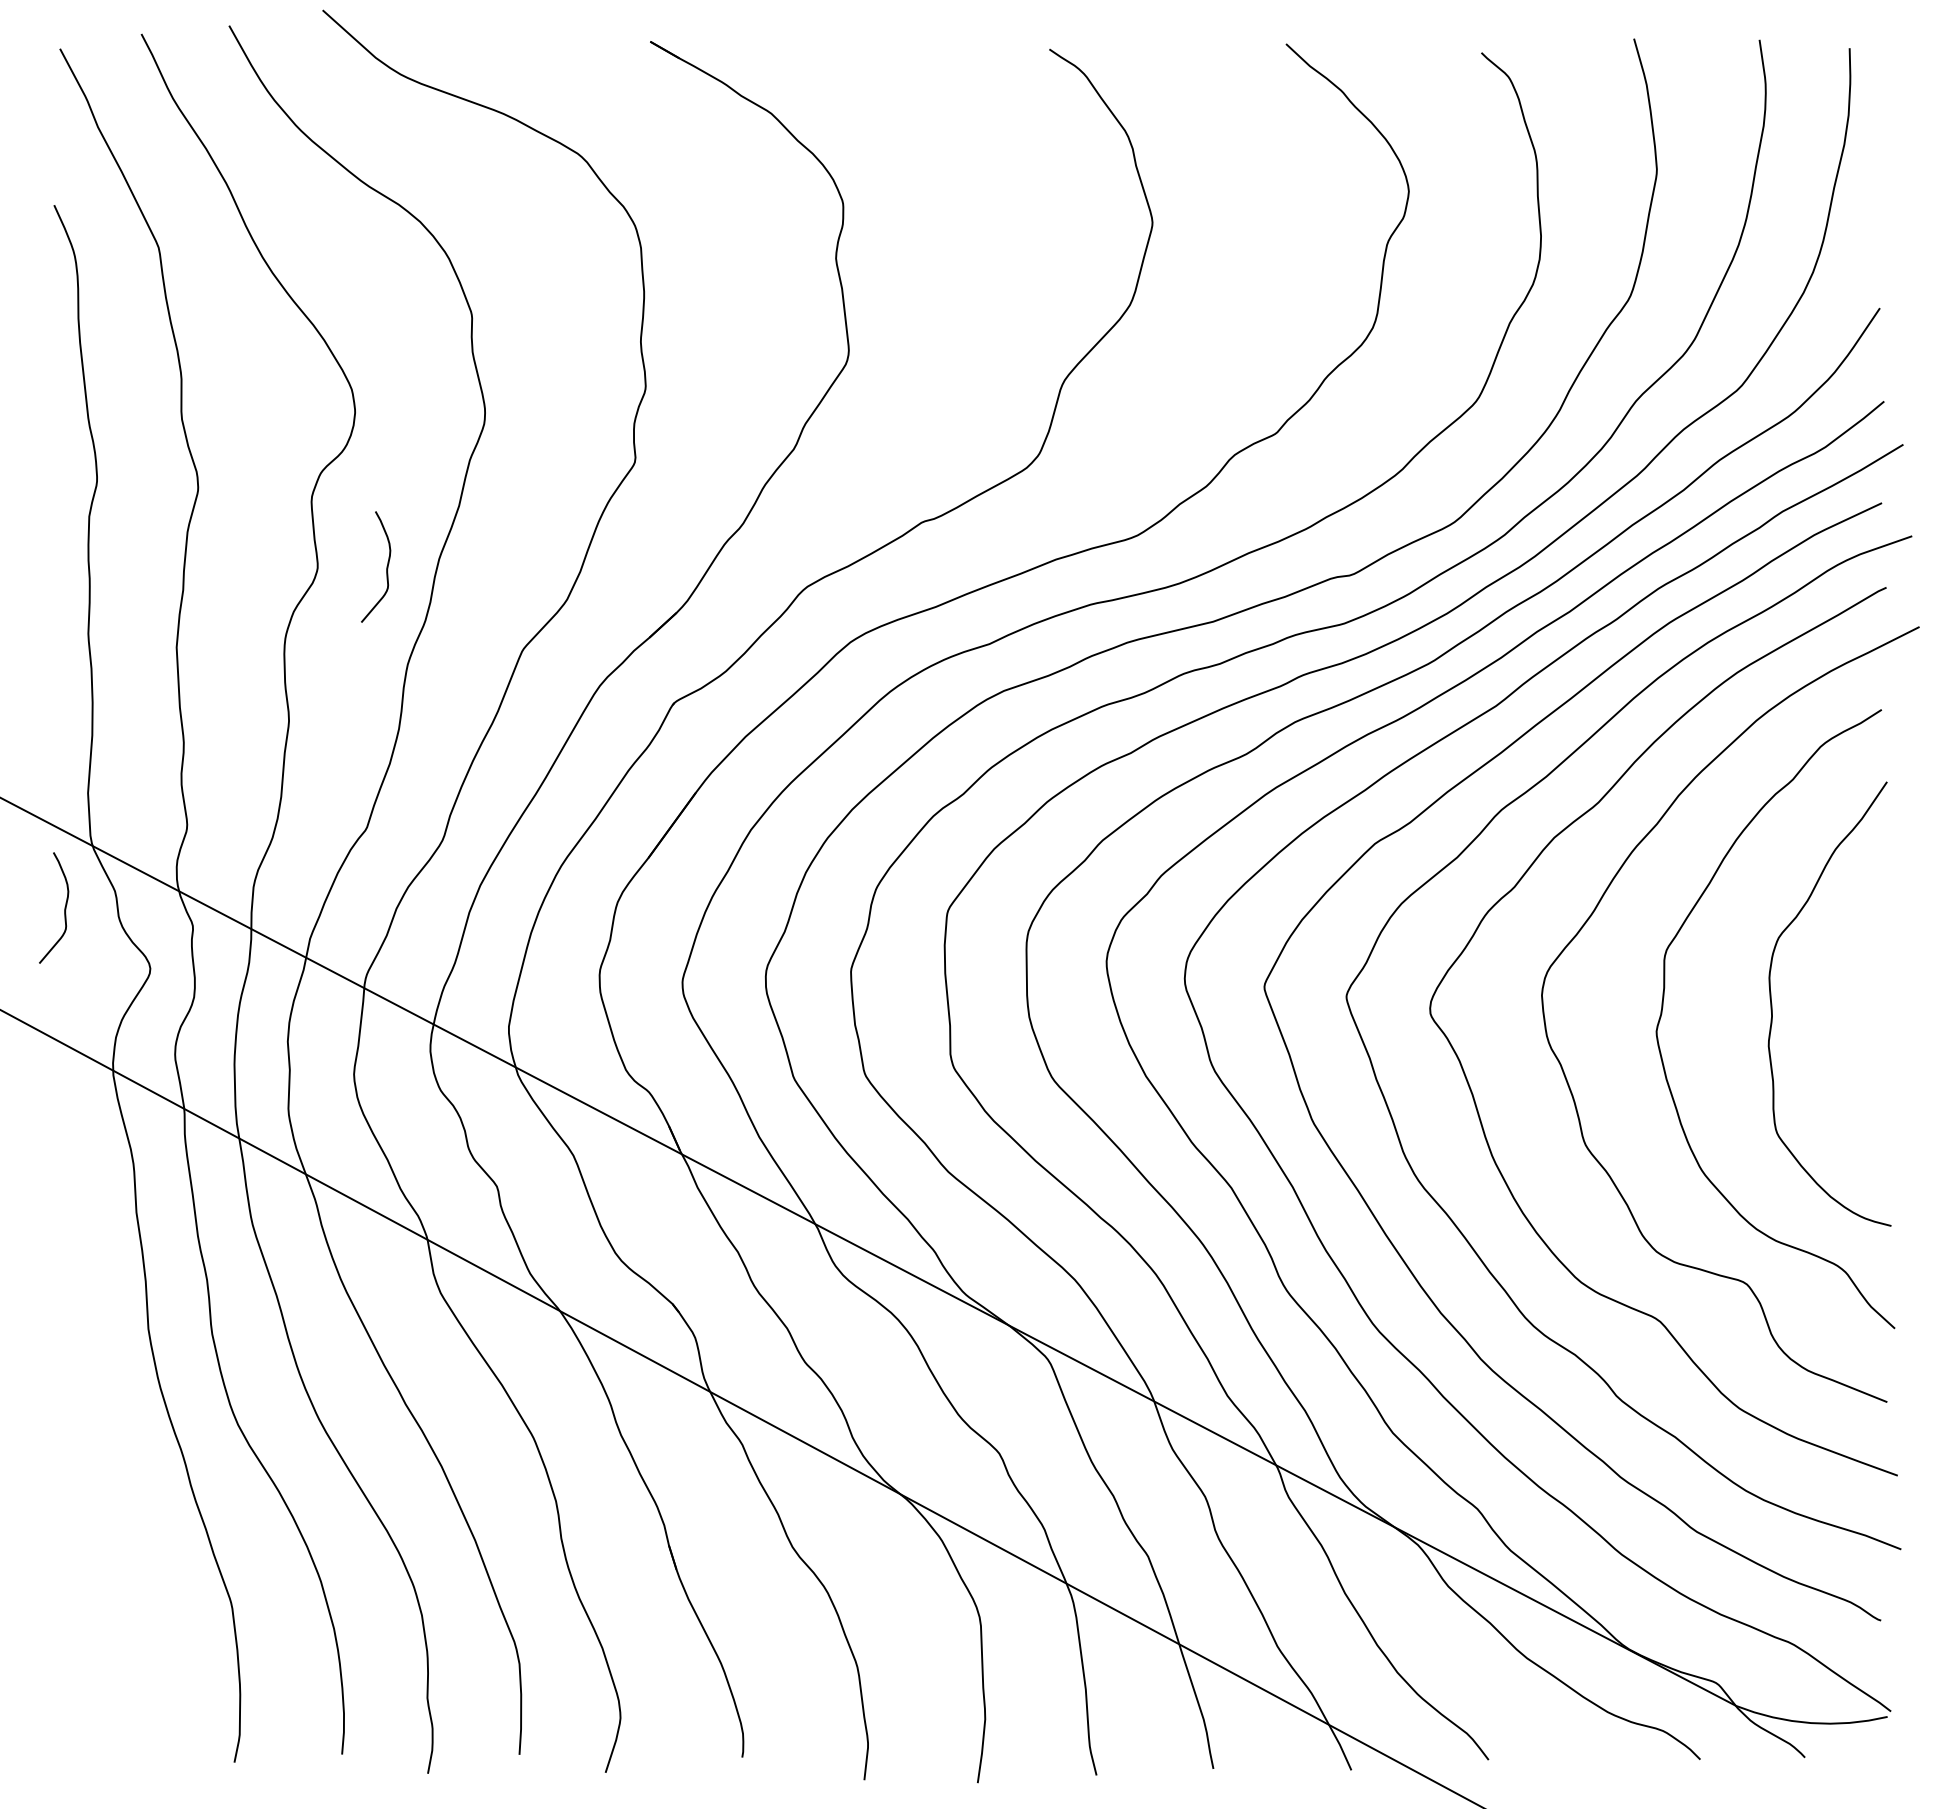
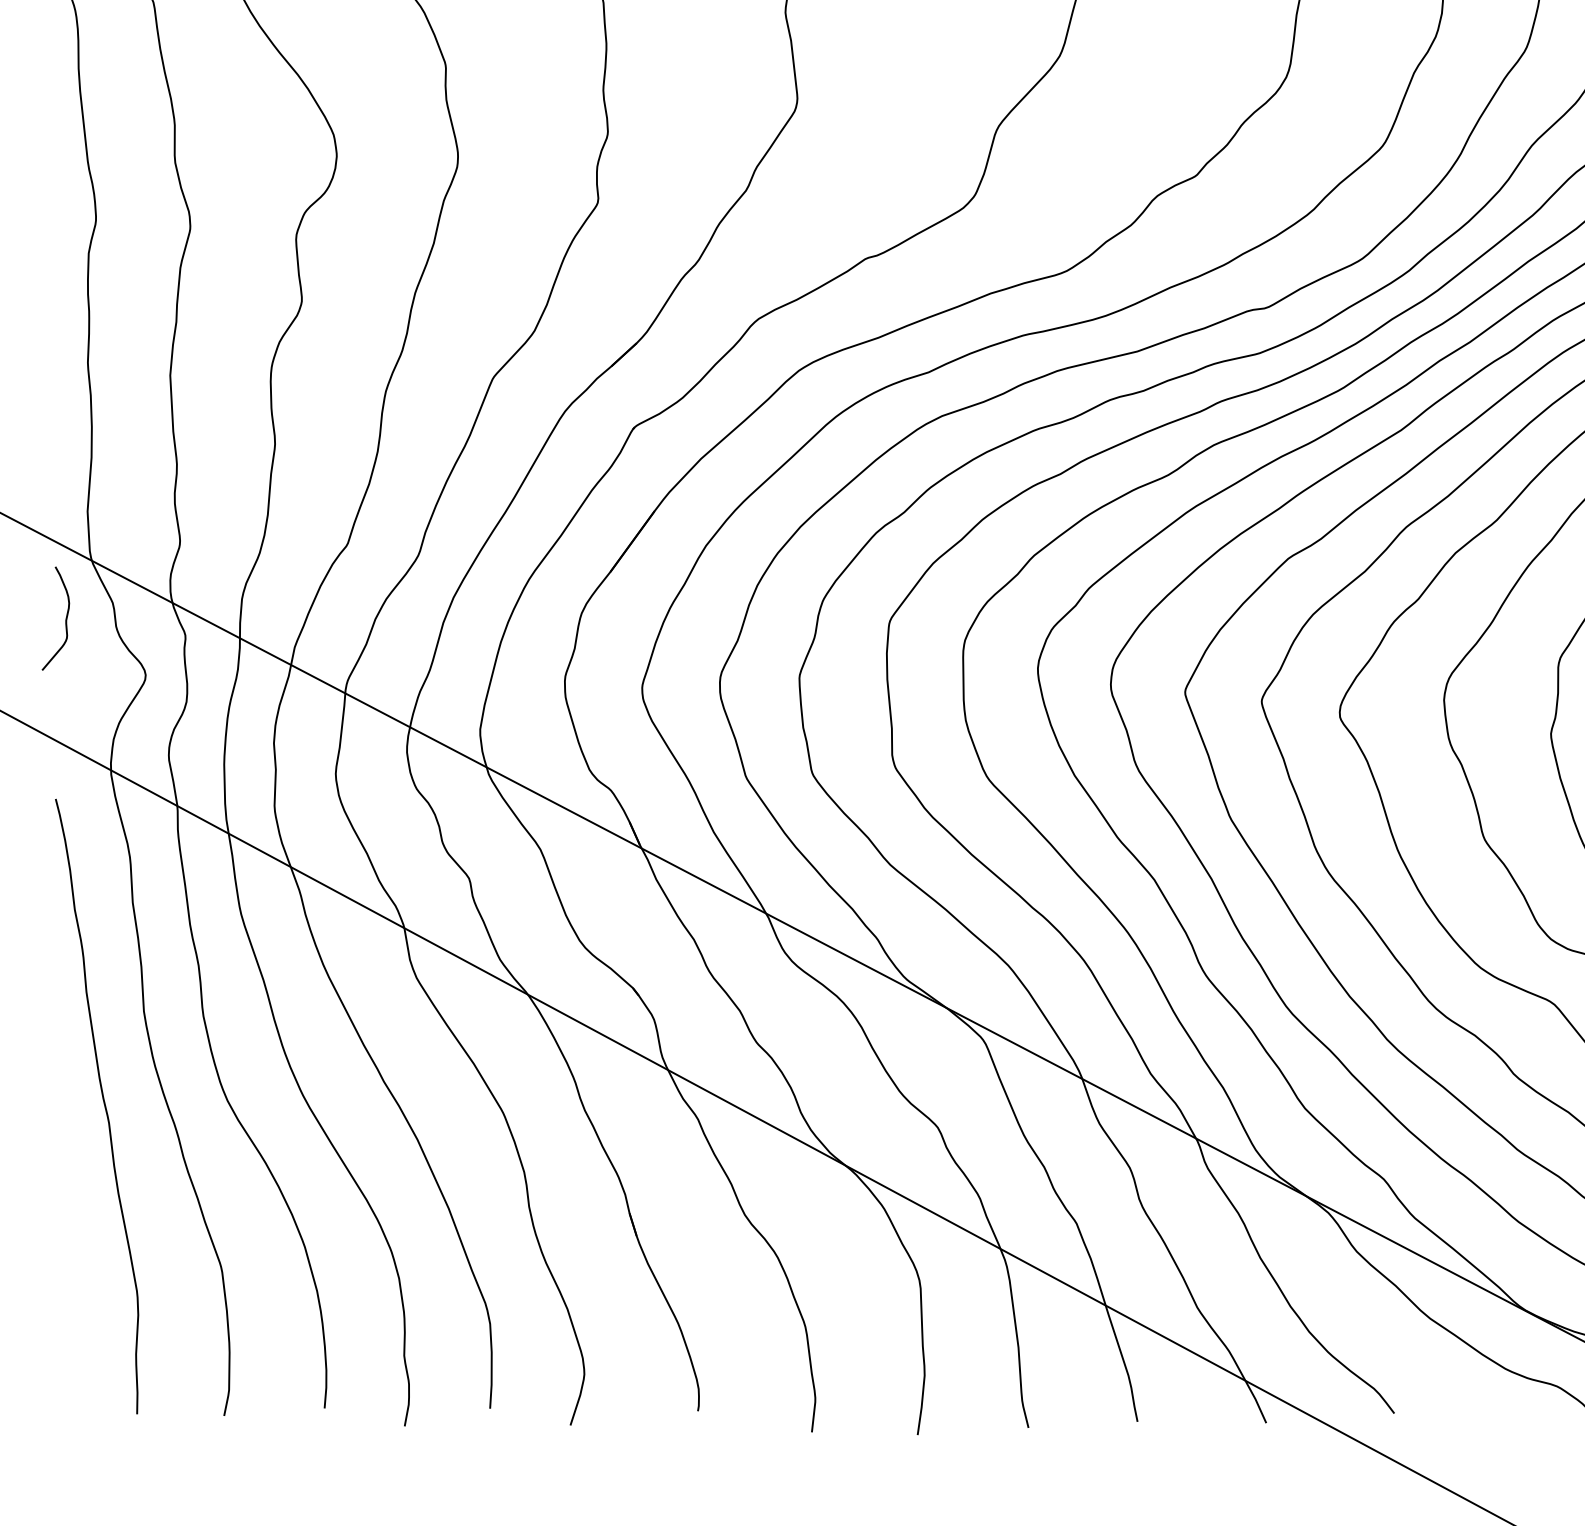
curve: (386, 566) -> (366, 299), removed
curve: (105, 1429) -> (103, 1105), added

